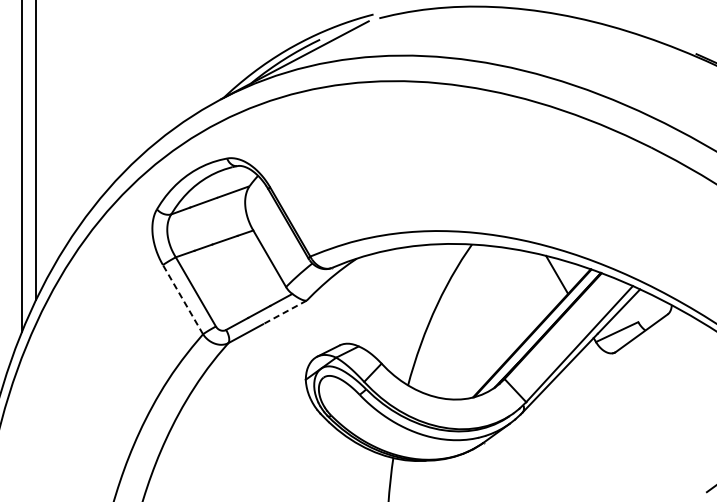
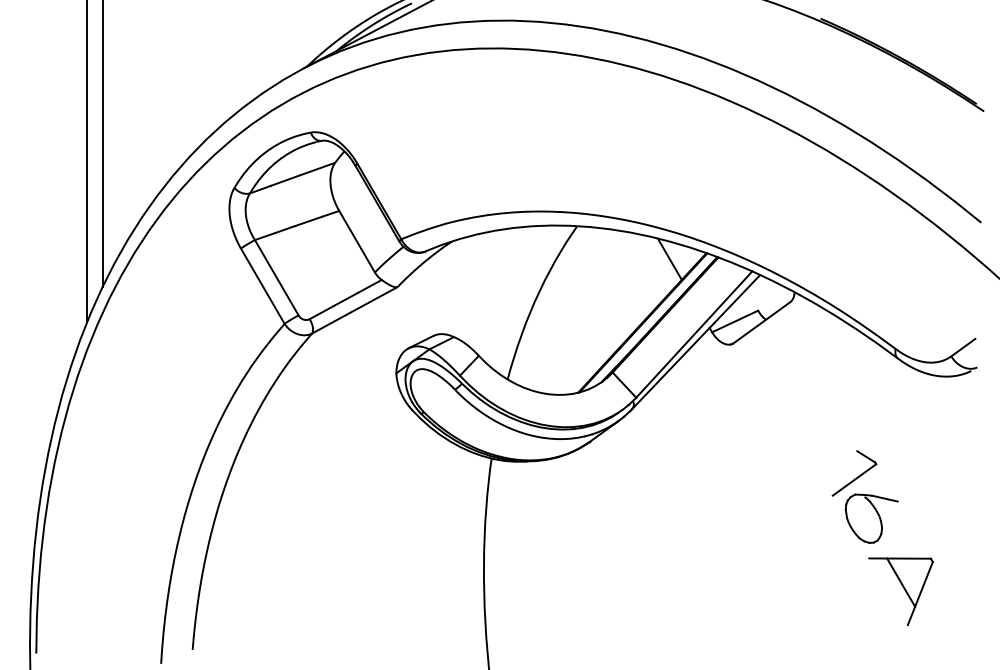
line: (182, 299) -> (262, 286), dashed -> solid
line: (285, 311) -> (374, 299), dashed -> solid

